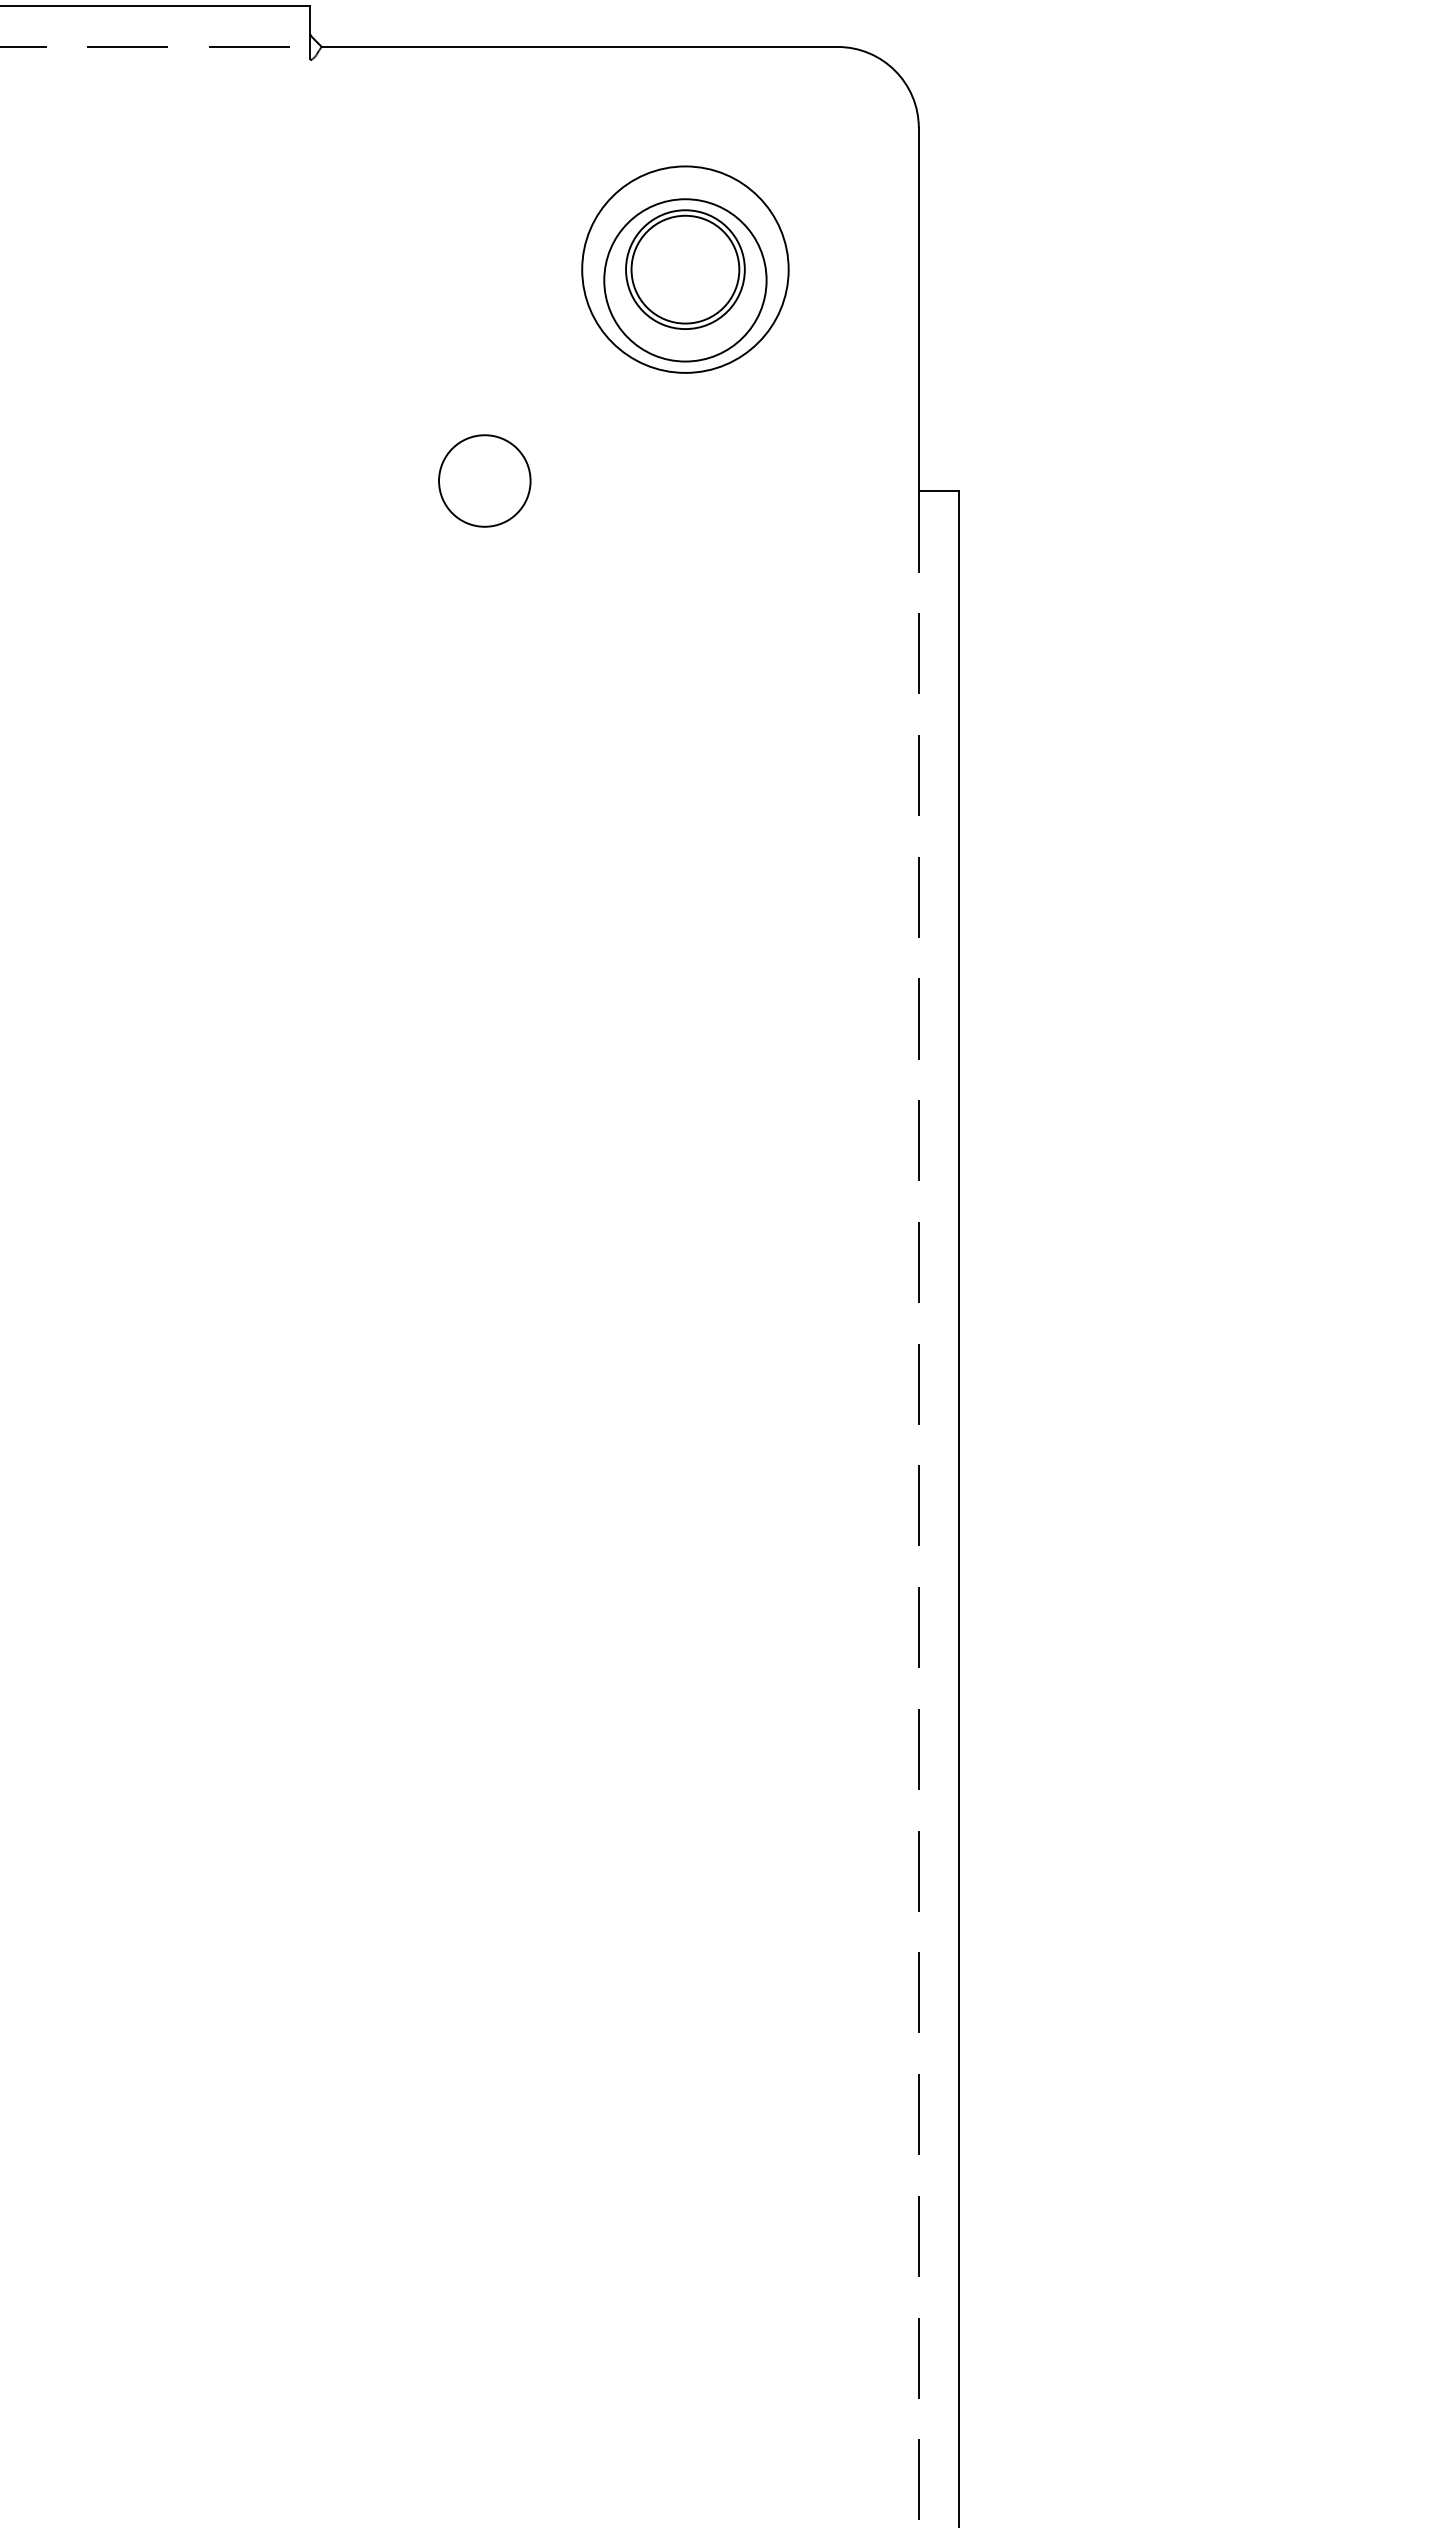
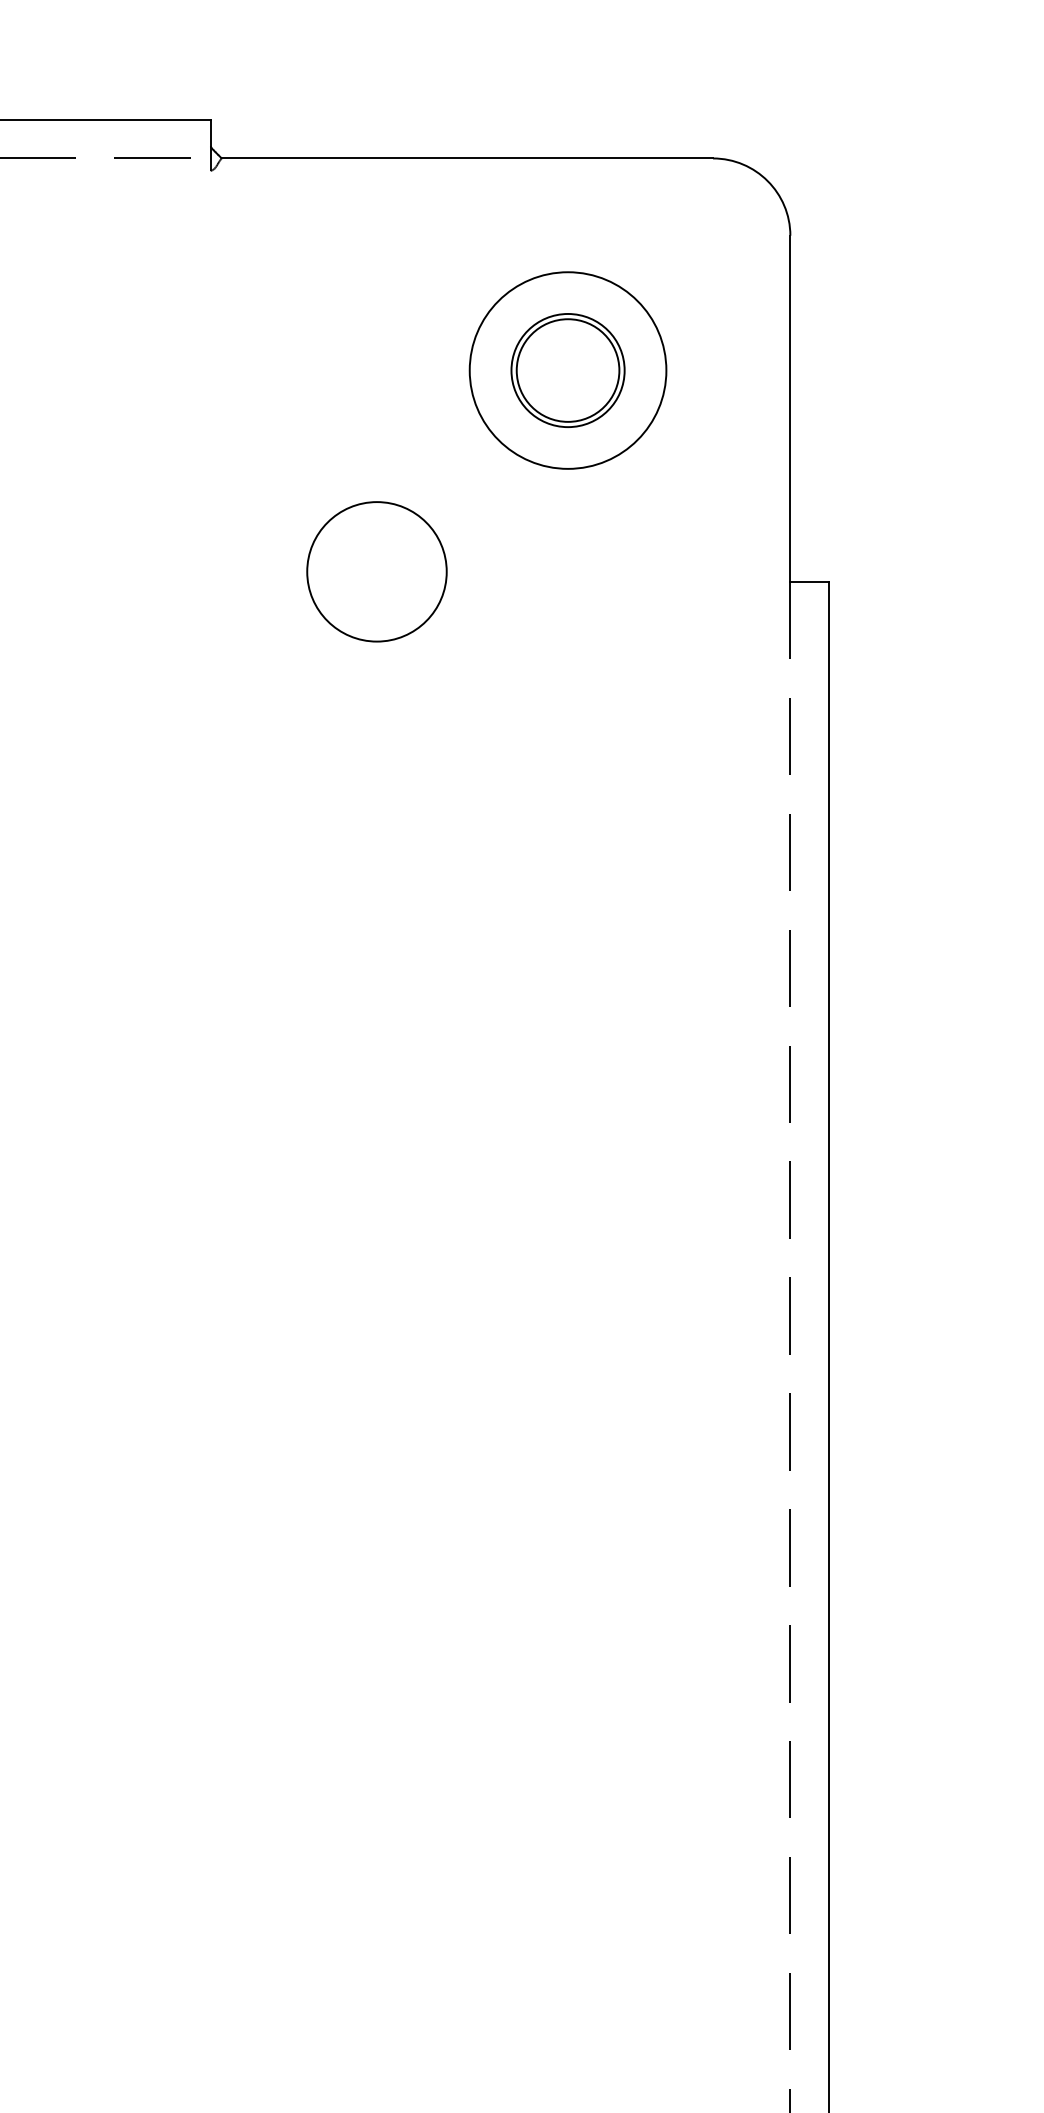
circle: (685, 280) -> (568, 380), removed
circle: (484, 480) -> (376, 571), size x1.6

